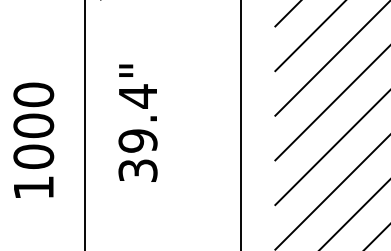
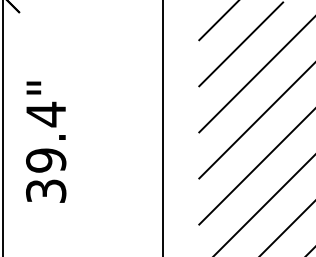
text: (137, 122) -> (45, 141), moved

